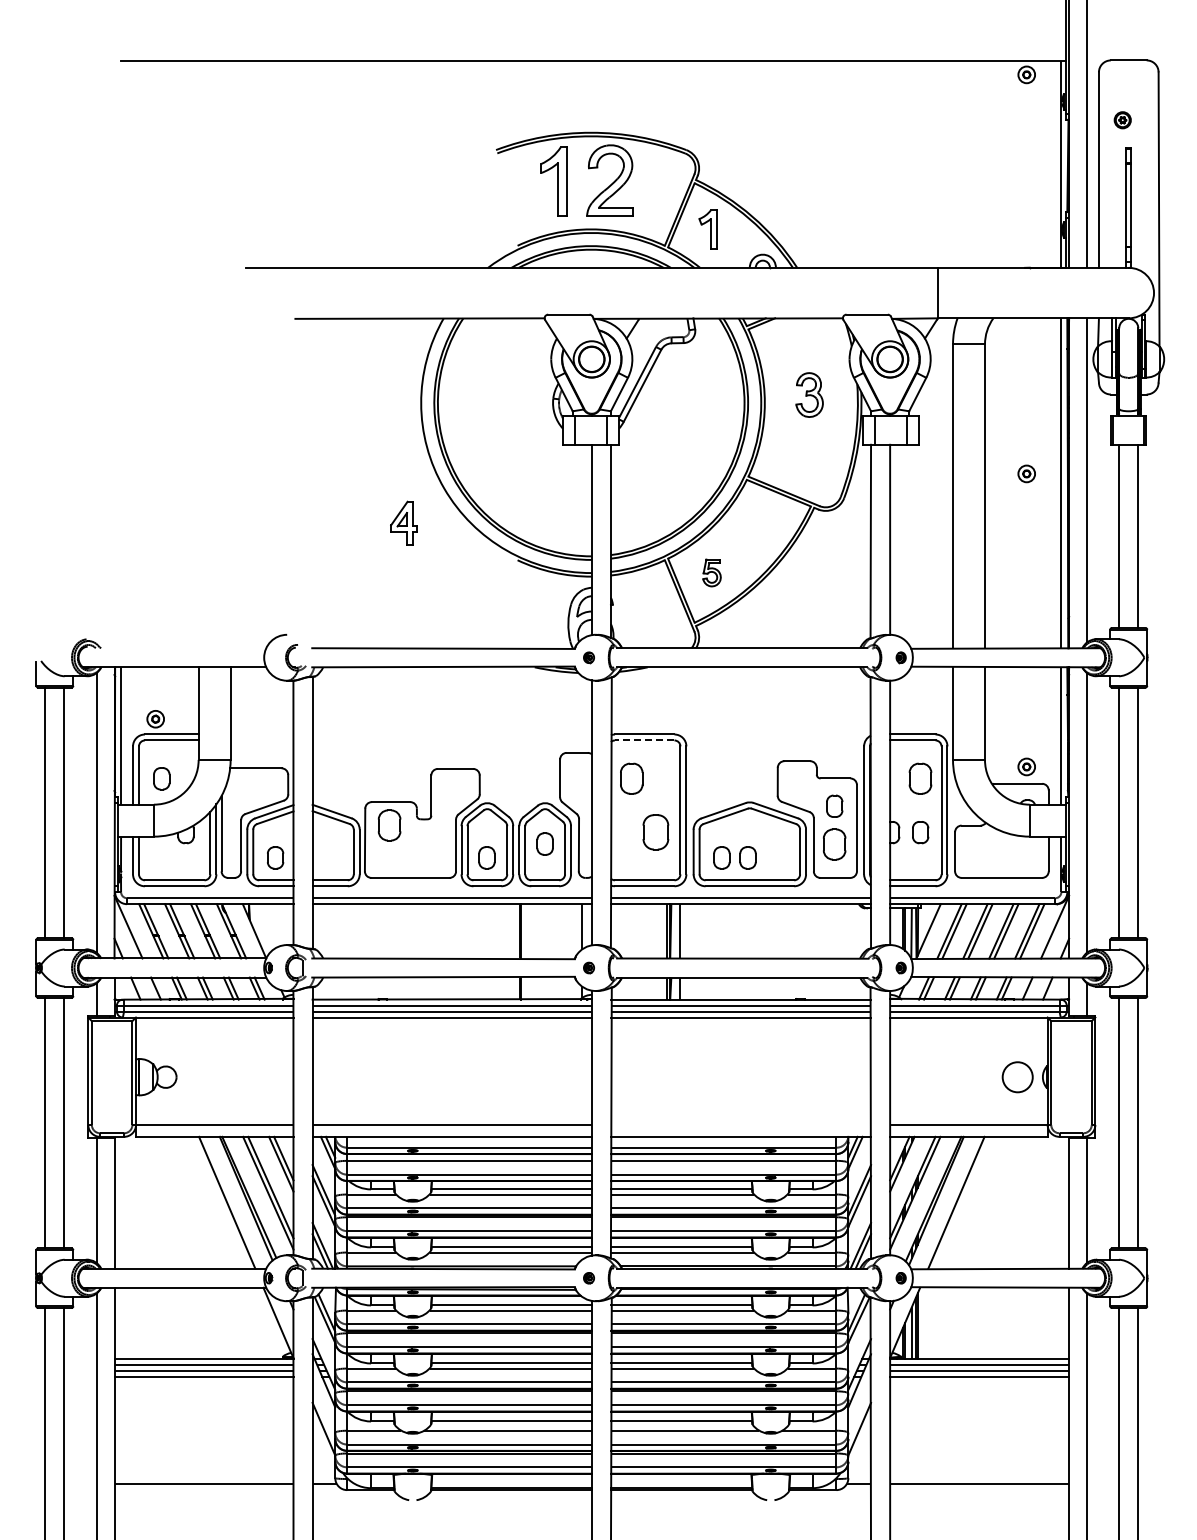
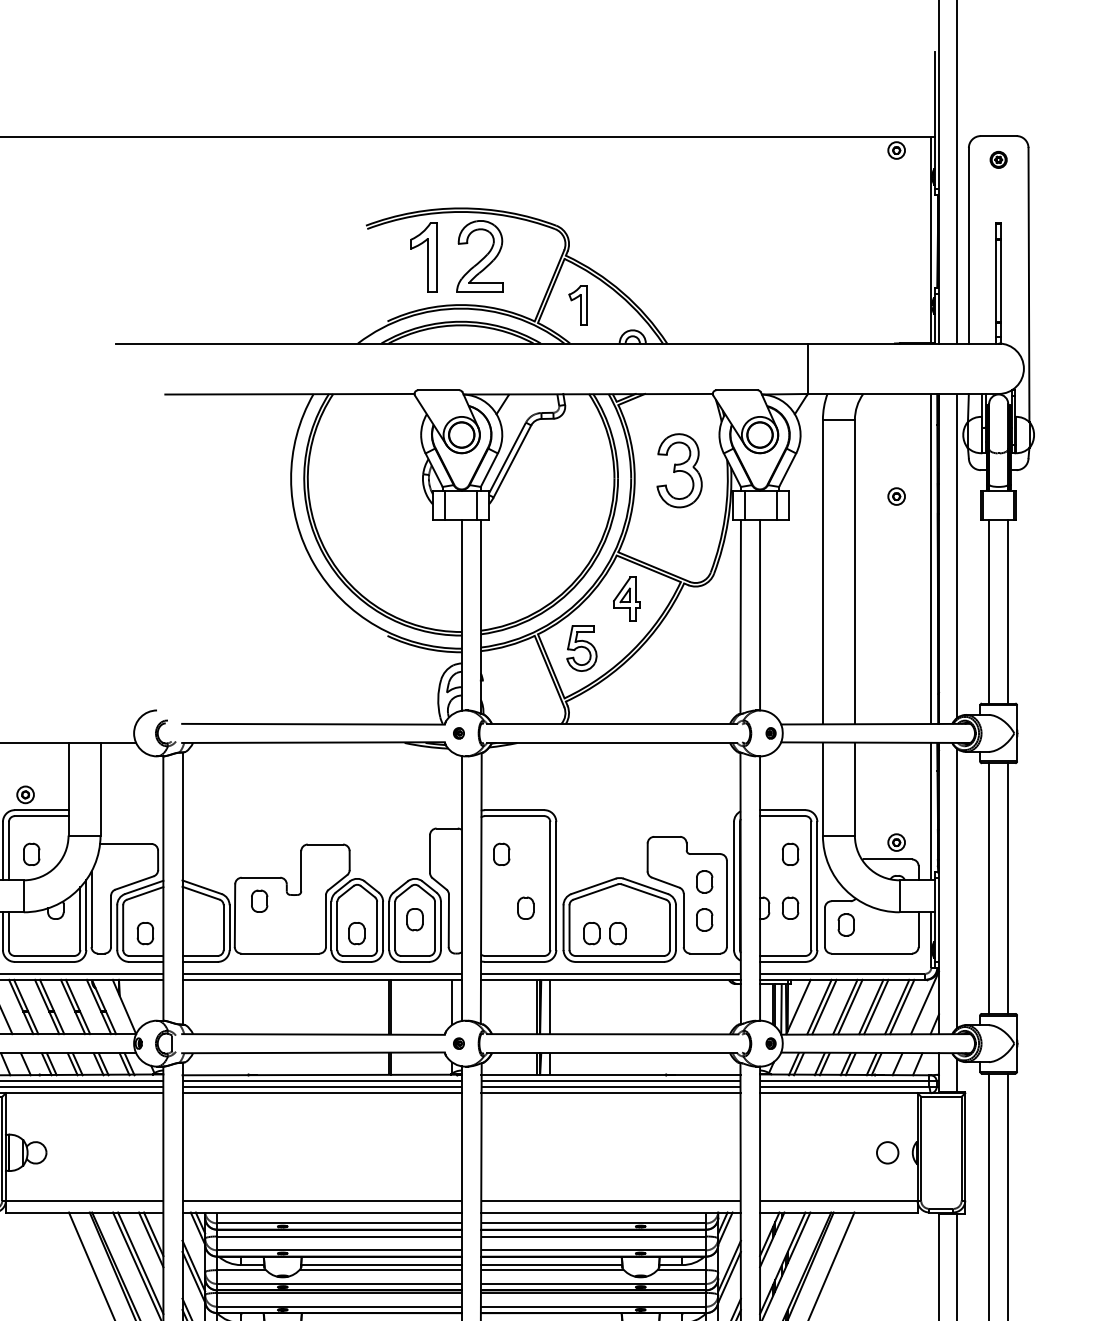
part: (1122, 120) -> (998, 160), moved
part: (809, 394) -> (679, 470), size x1.67
part: (1026, 473) -> (896, 496), moved
part: (403, 522) -> (626, 598), moved
part: (711, 572) -> (581, 648), size x1.67
line: (644, 740) -> (514, 816), dashed -> solid
part: (631, 778) -> (501, 854), size x0.71
part: (920, 778) -> (790, 854), size x0.71
part: (389, 825) -> (259, 901), size x0.71
part: (655, 832) -> (525, 908), size x0.62
part: (834, 843) -> (704, 919), size x0.71
part: (975, 848) -> (845, 924), added
circle: (1017, 1076) -> (887, 1152), size x0.71
line: (740, 1124) -> (610, 1200), added

